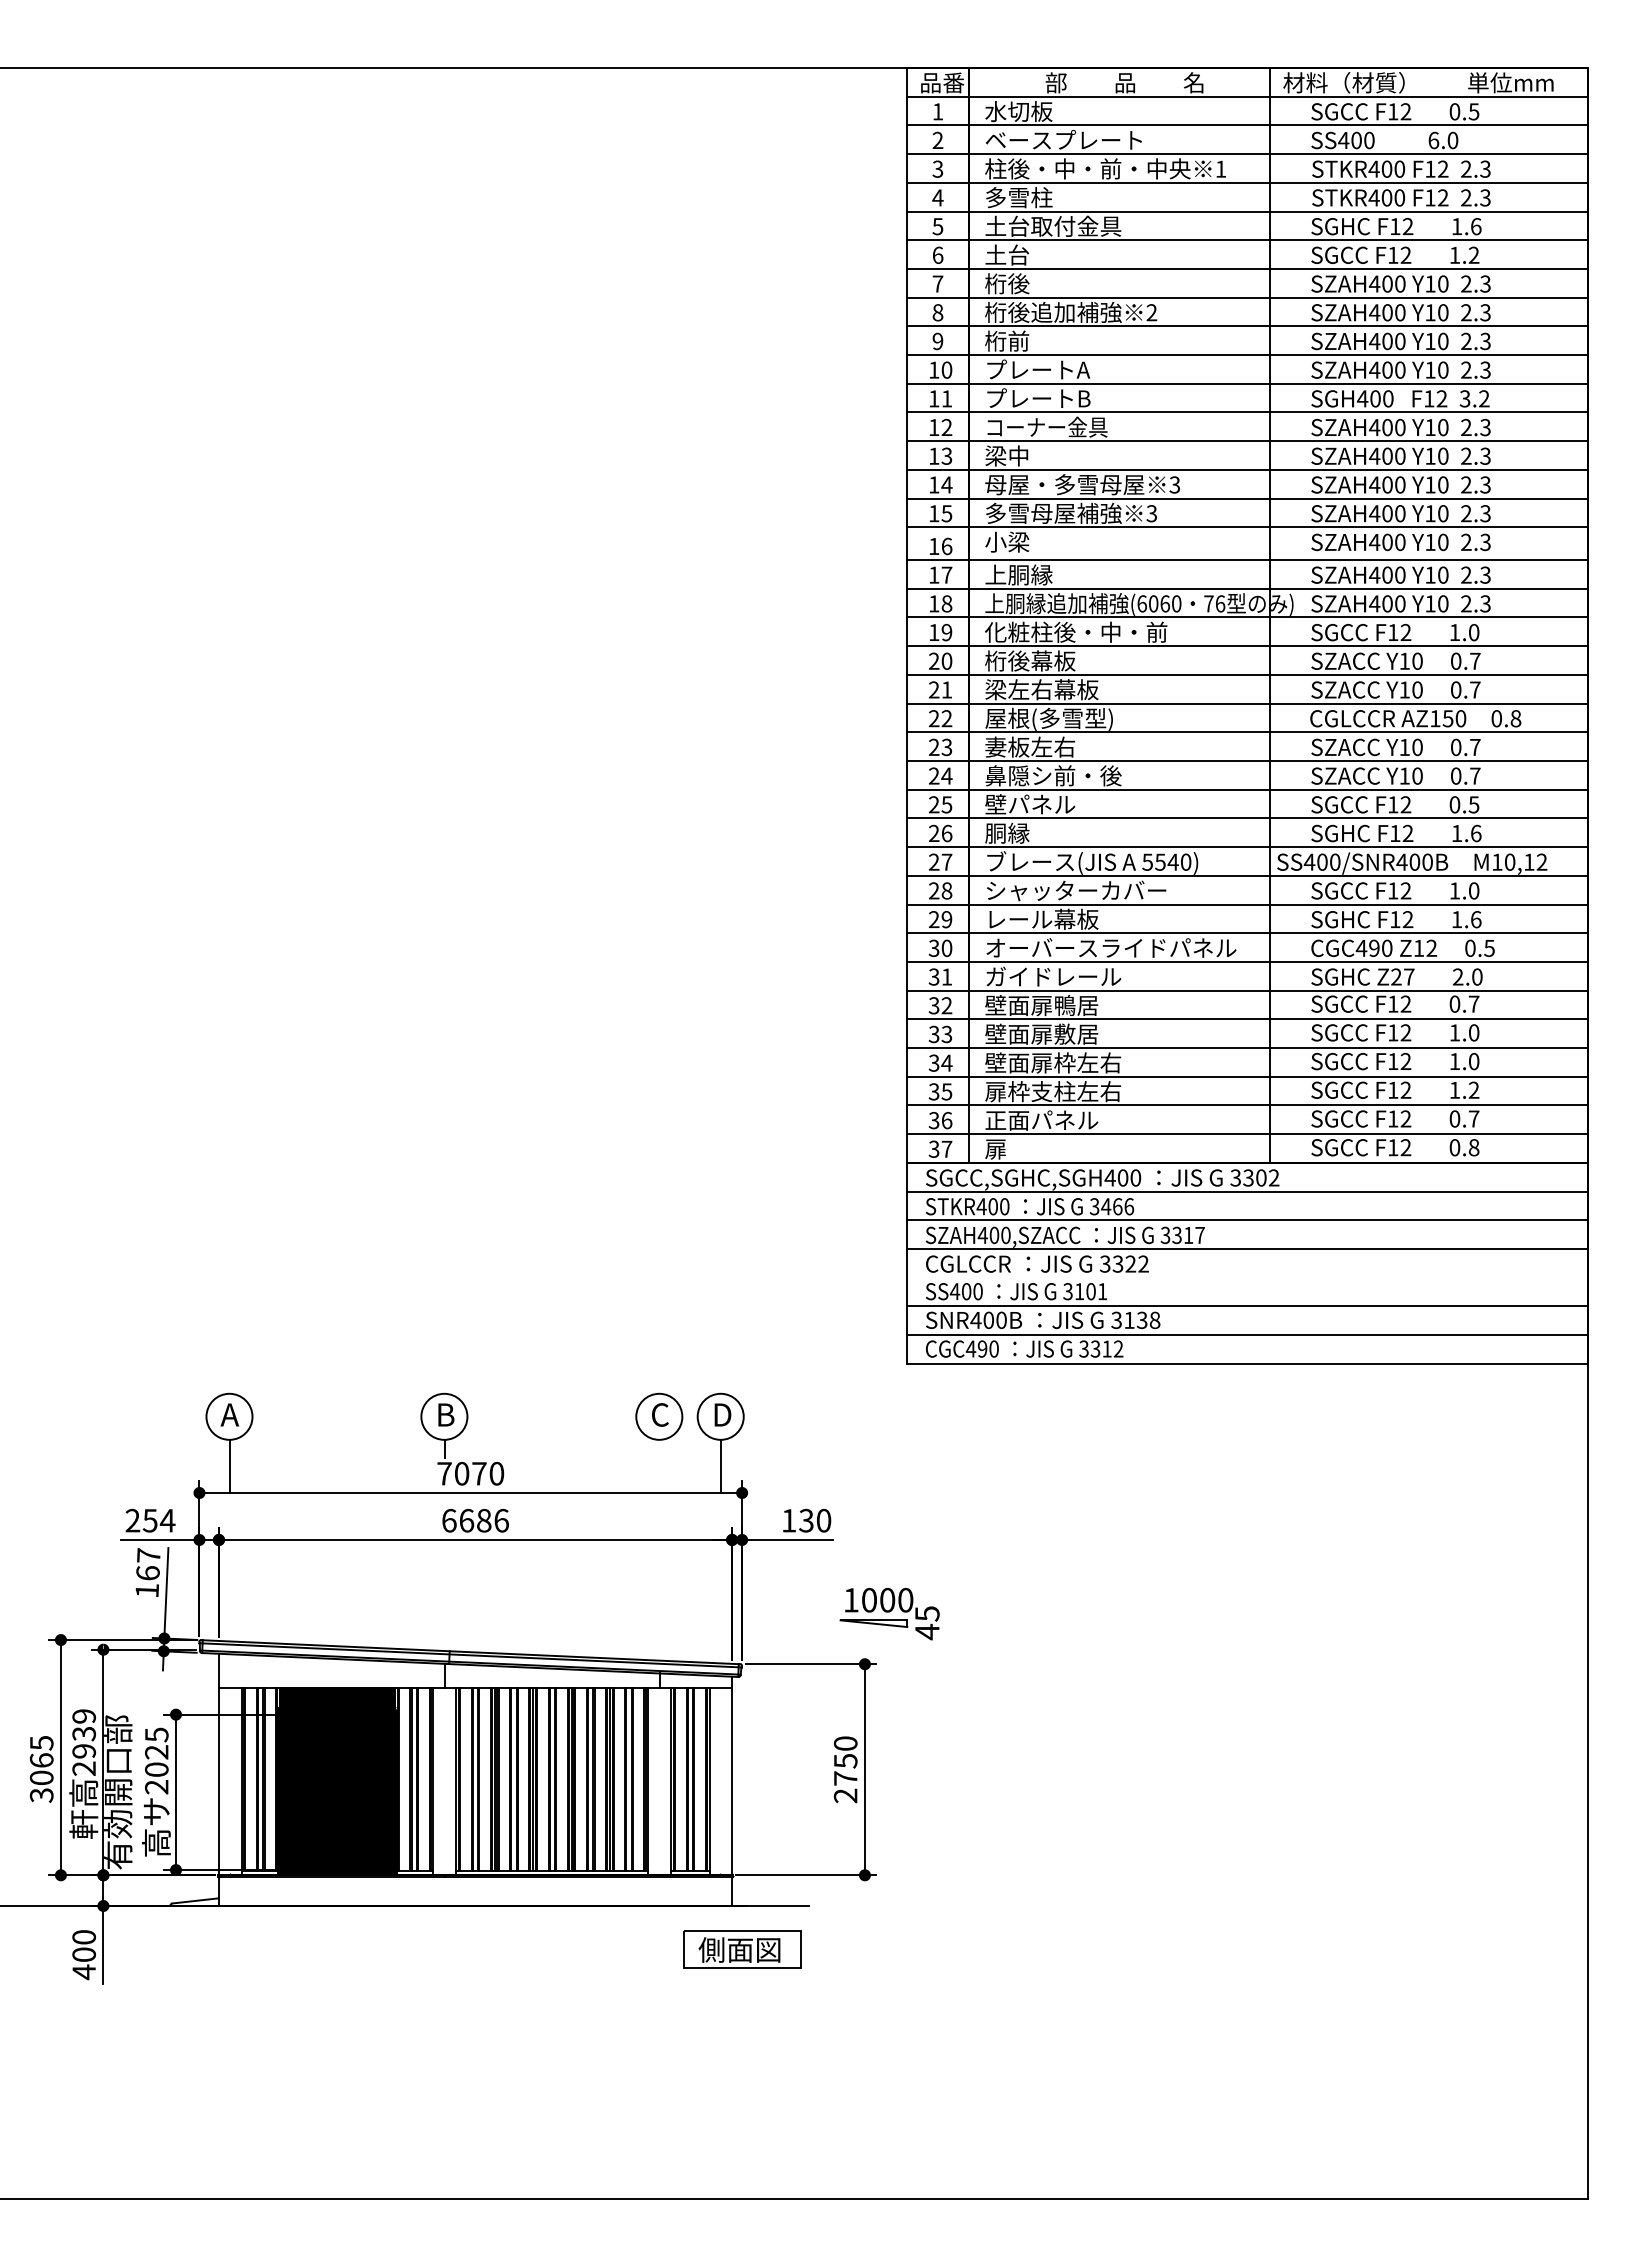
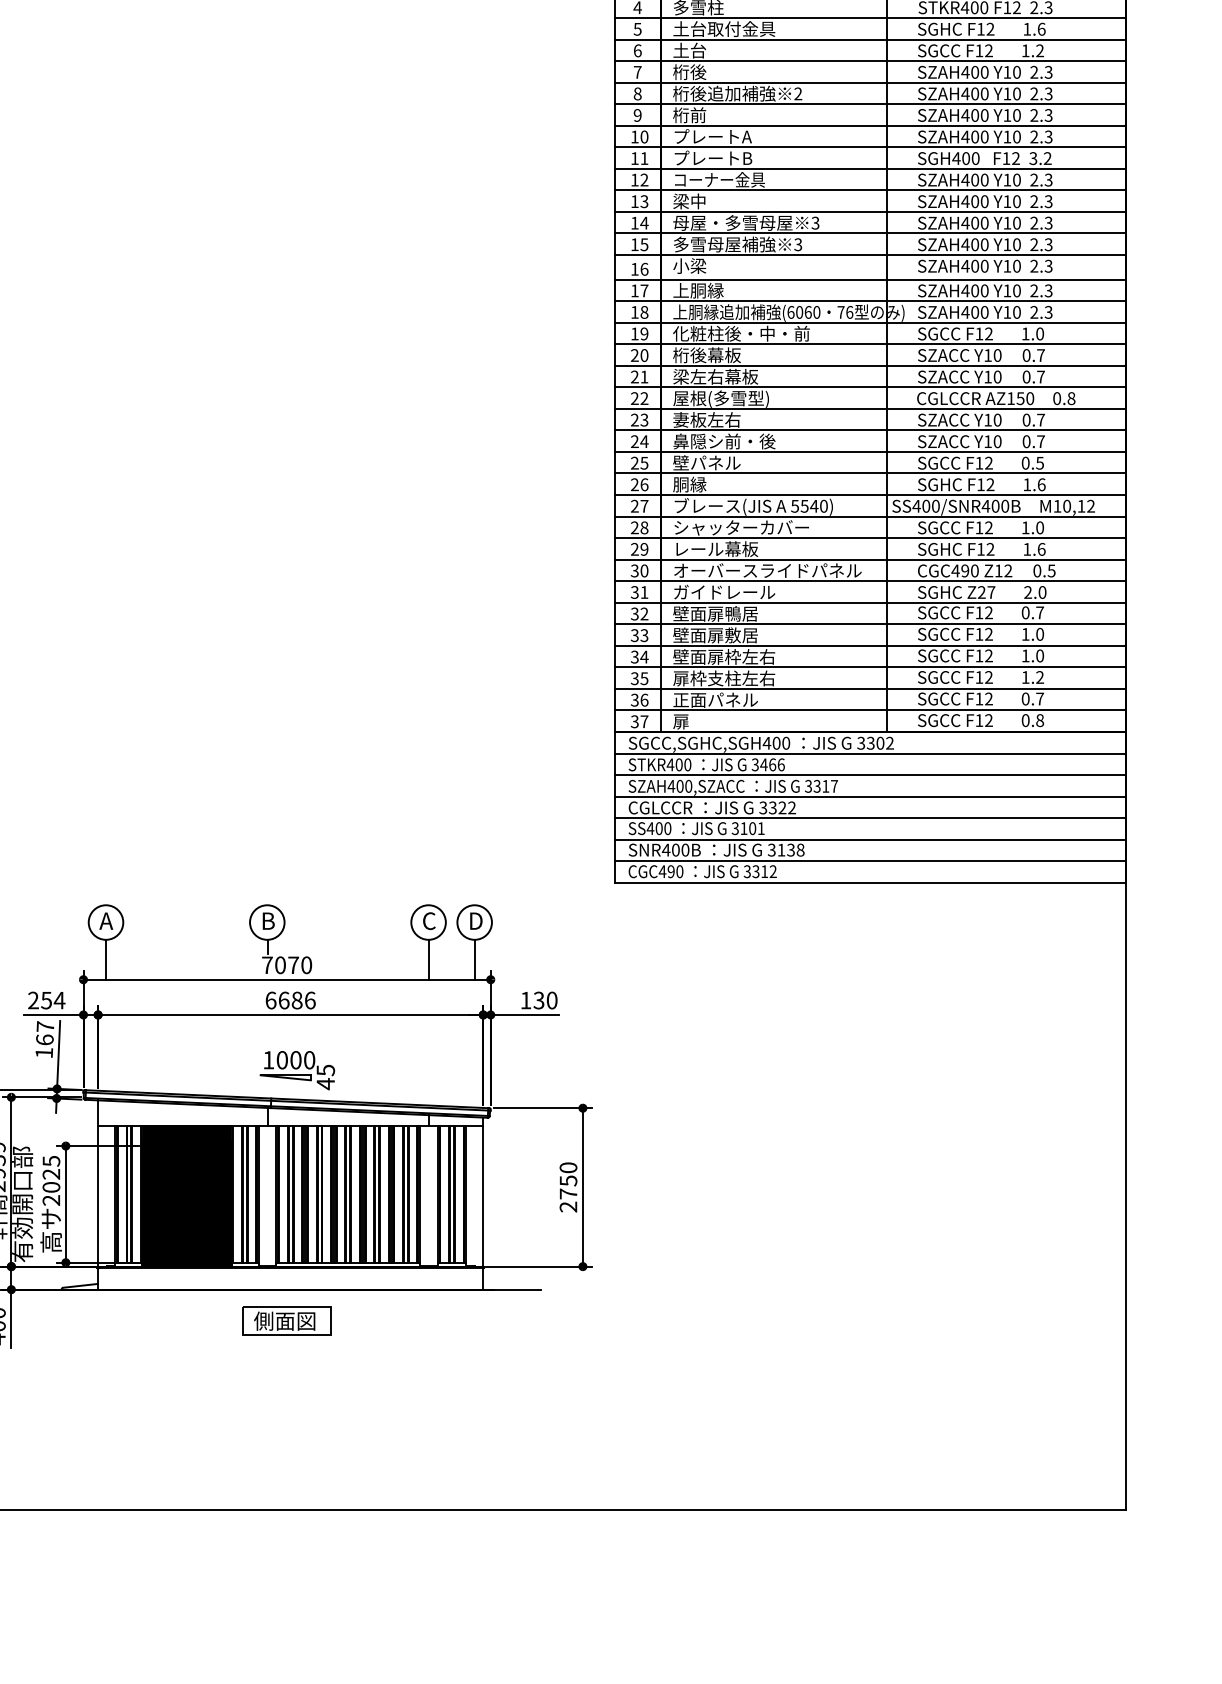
line: (1247, 1277) -> (870, 817), added
line: (659, 1465) -> (428, 959), added
part: (889, 1614) -> (297, 1070), moved
part: (742, 1949) -> (286, 1320), moved

